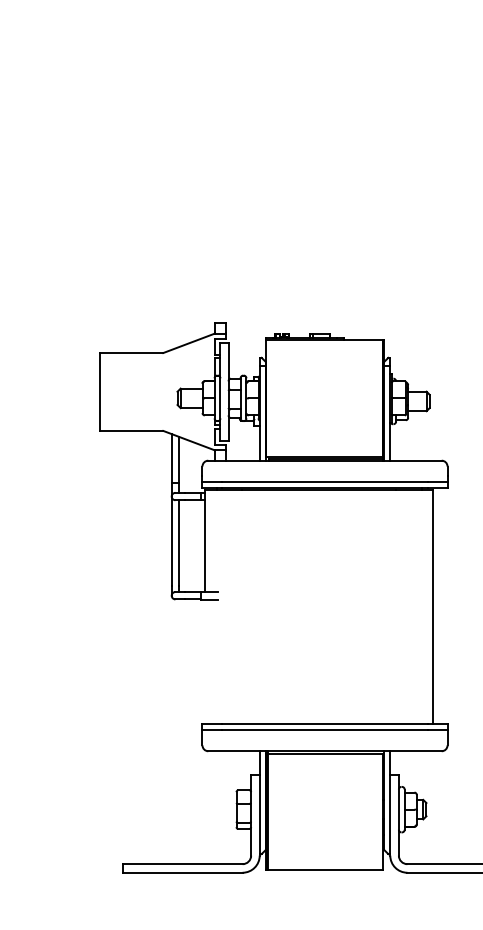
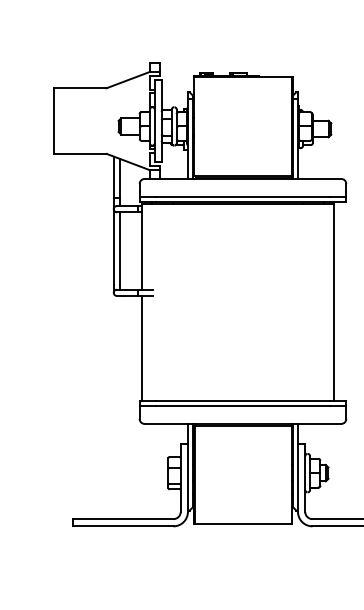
line: (205, 661) -> (142, 348), added

